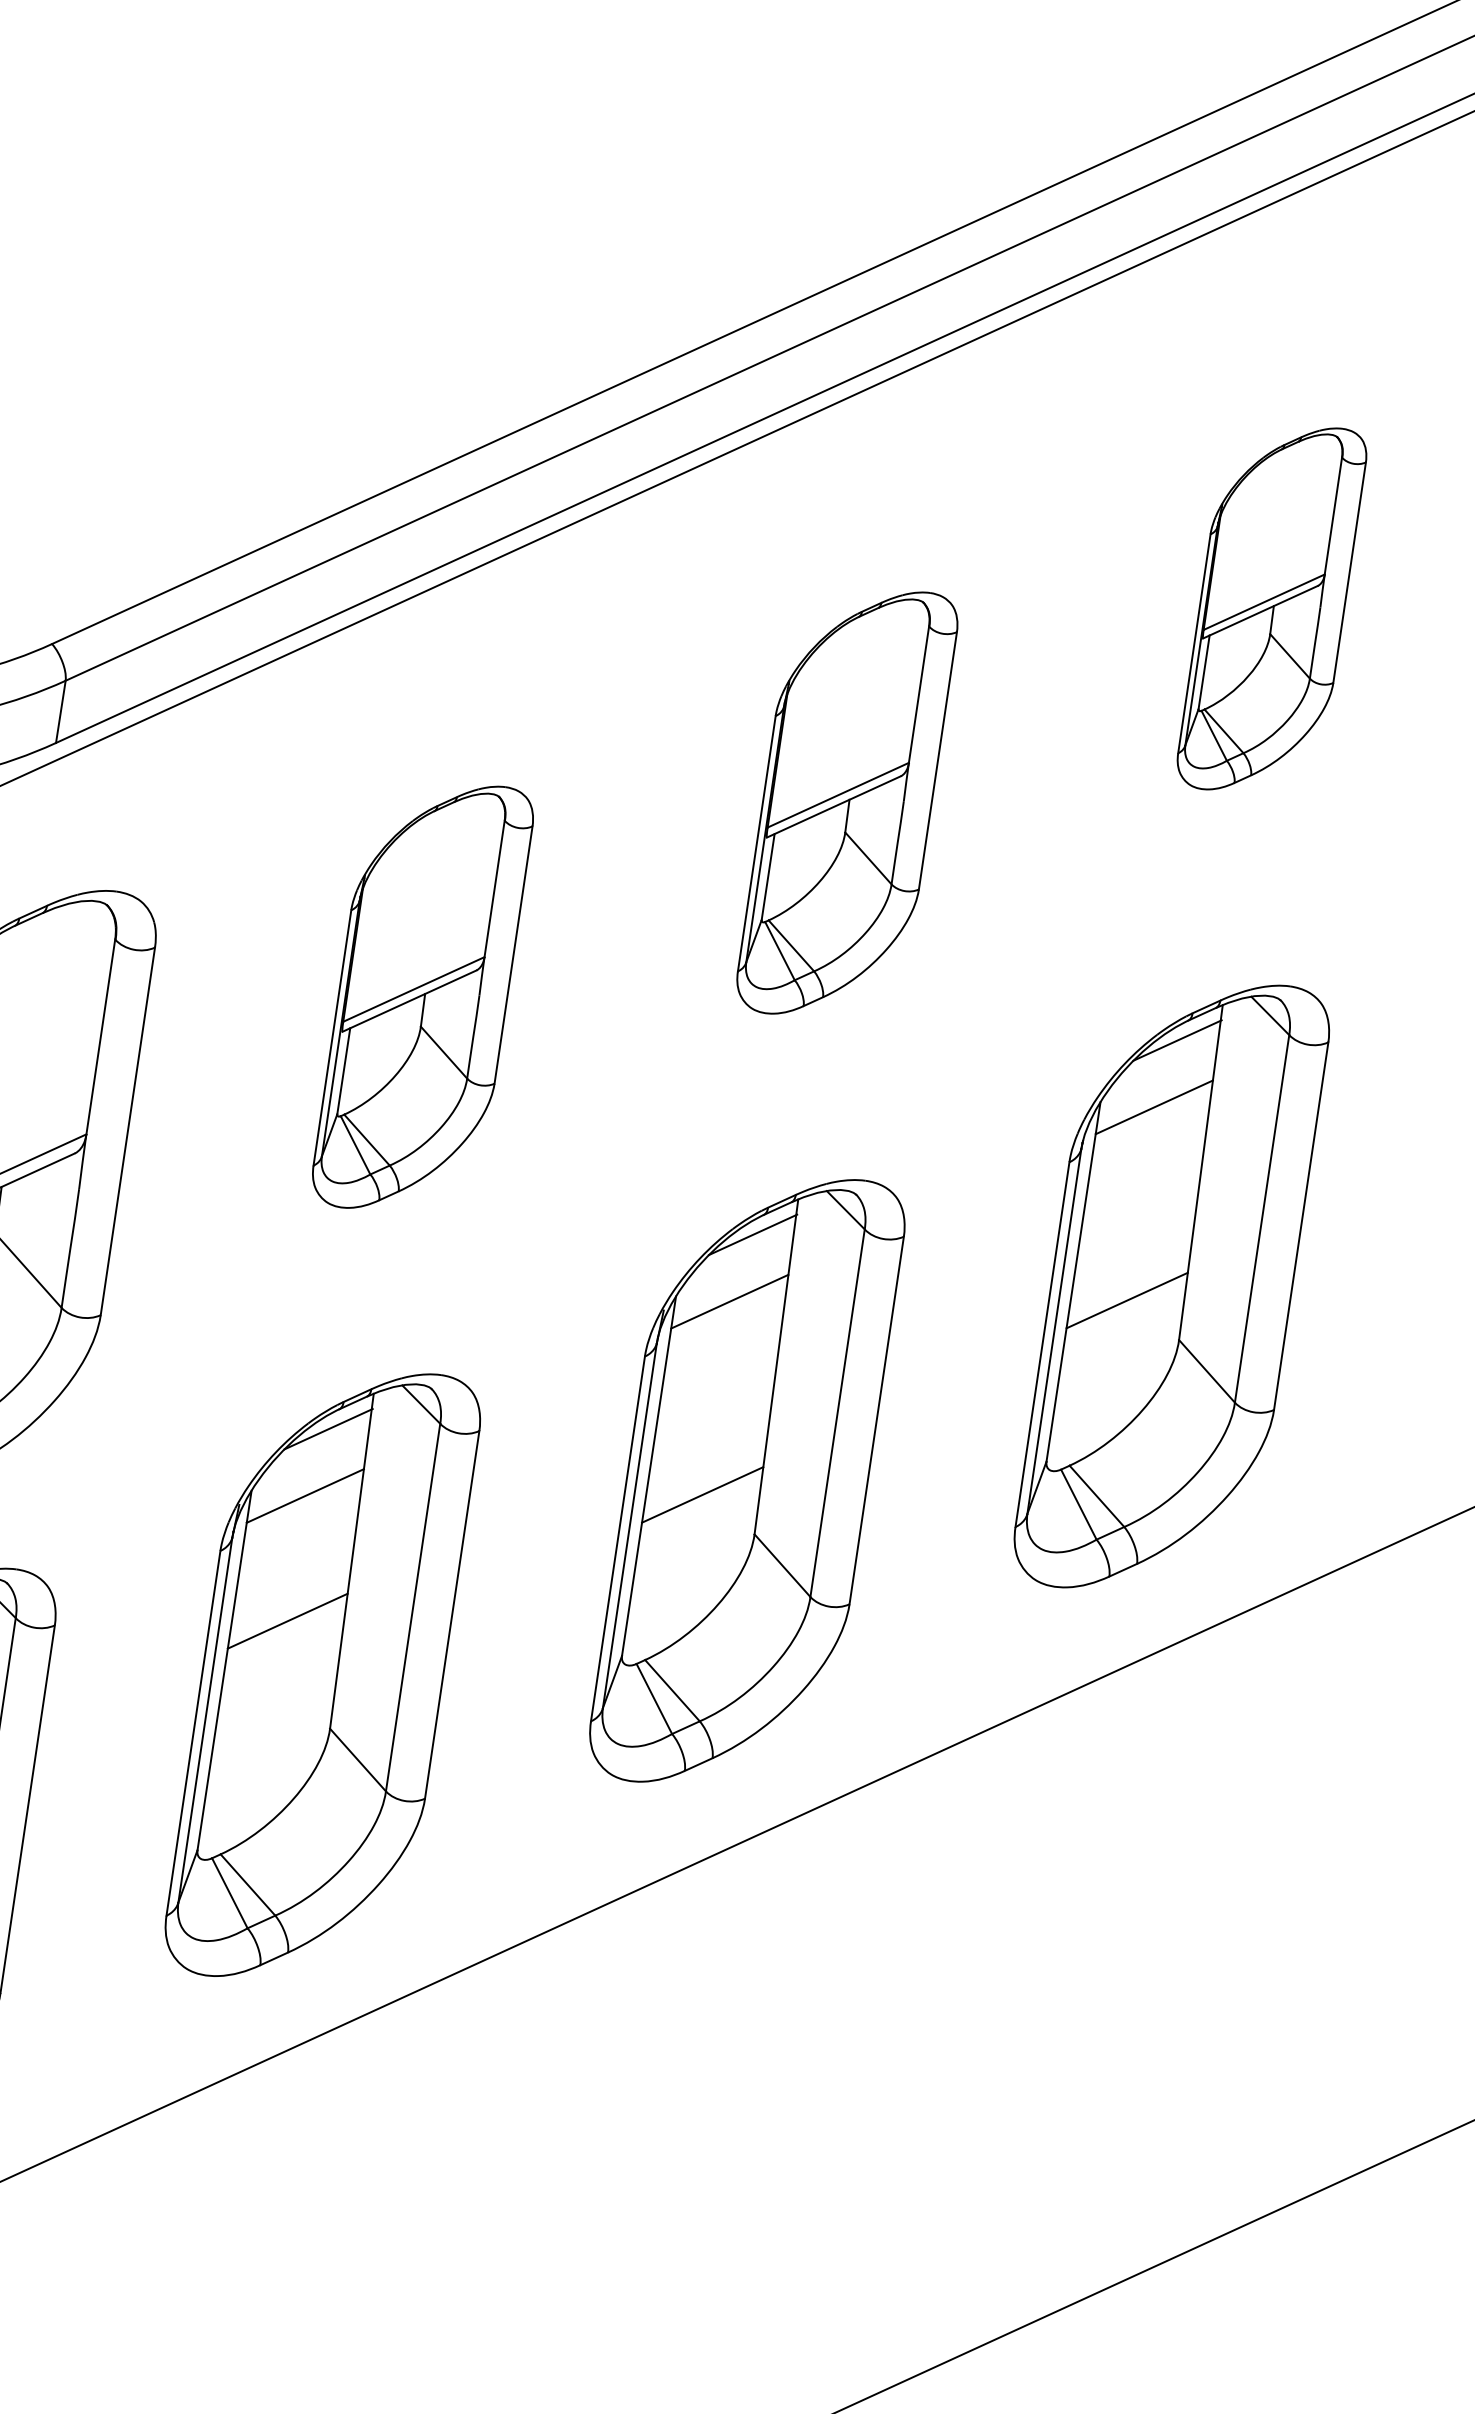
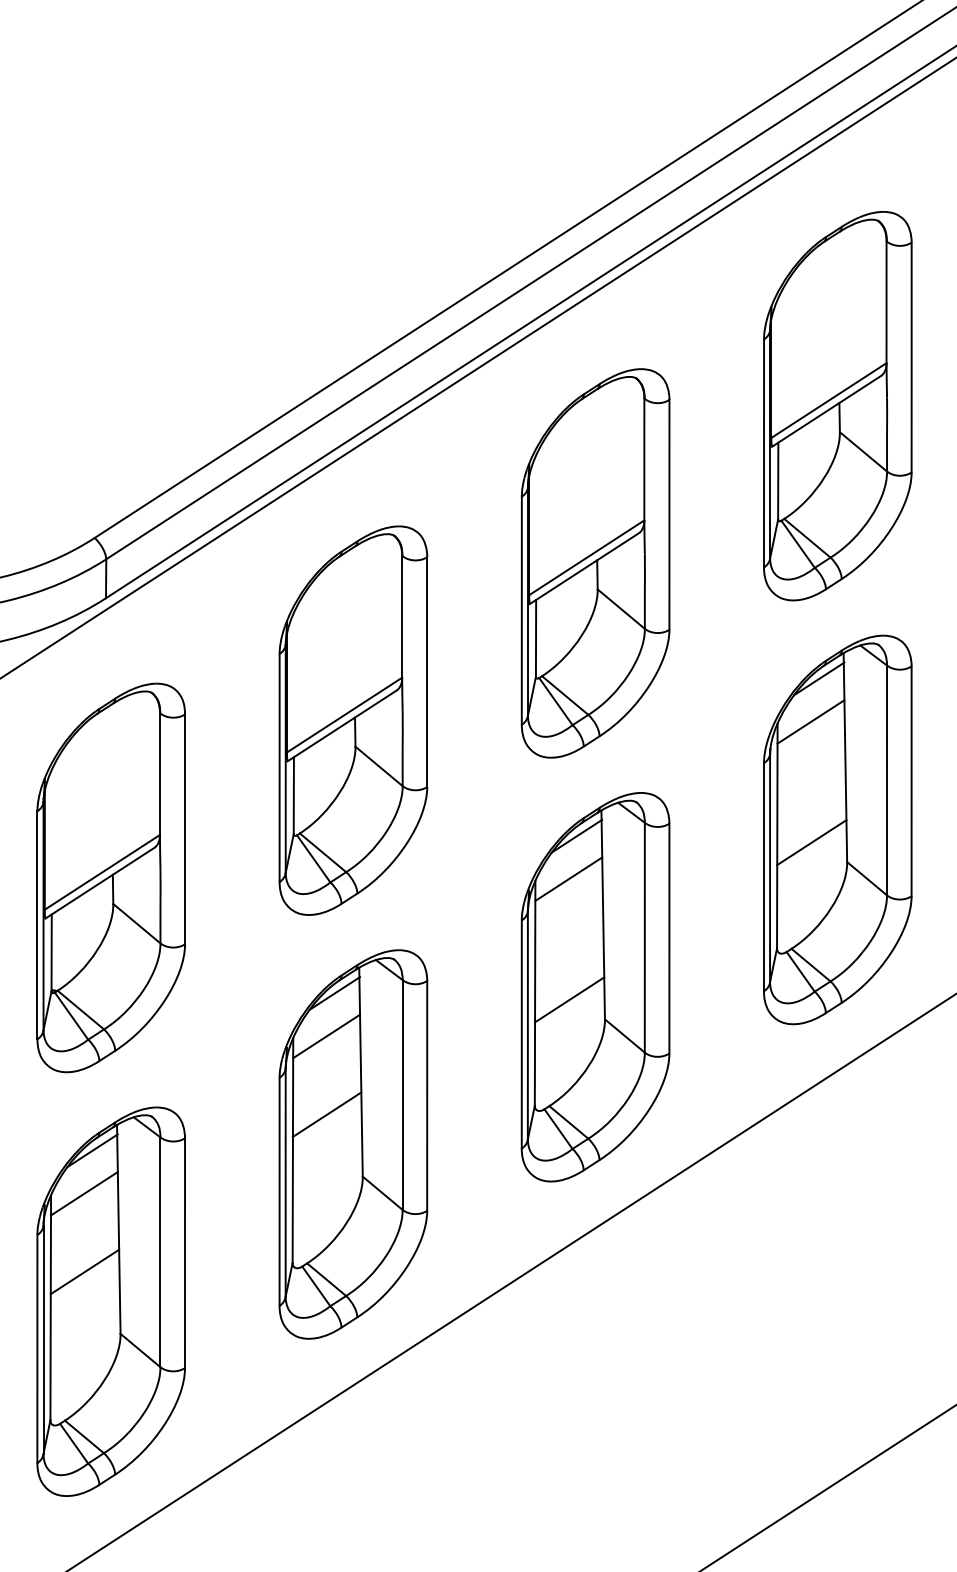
part: (1271, 609) -> (837, 406), size x1.67
part: (847, 803) -> (595, 563), size x1.43
part: (422, 997) -> (353, 720), size x1.43

